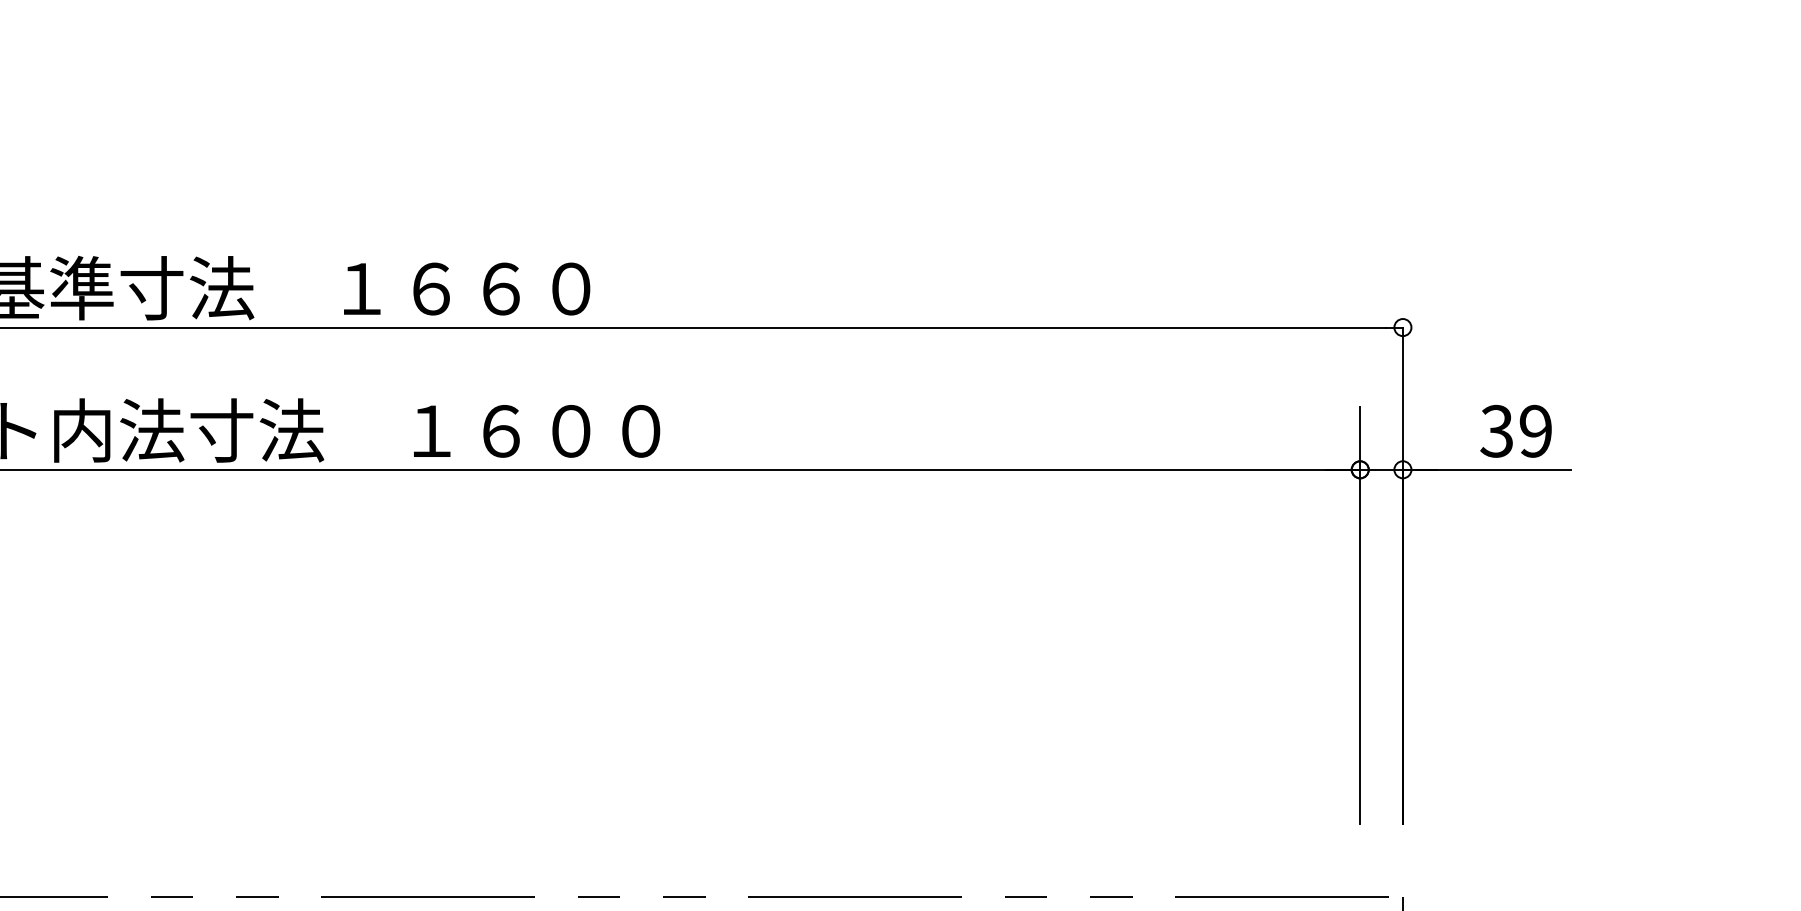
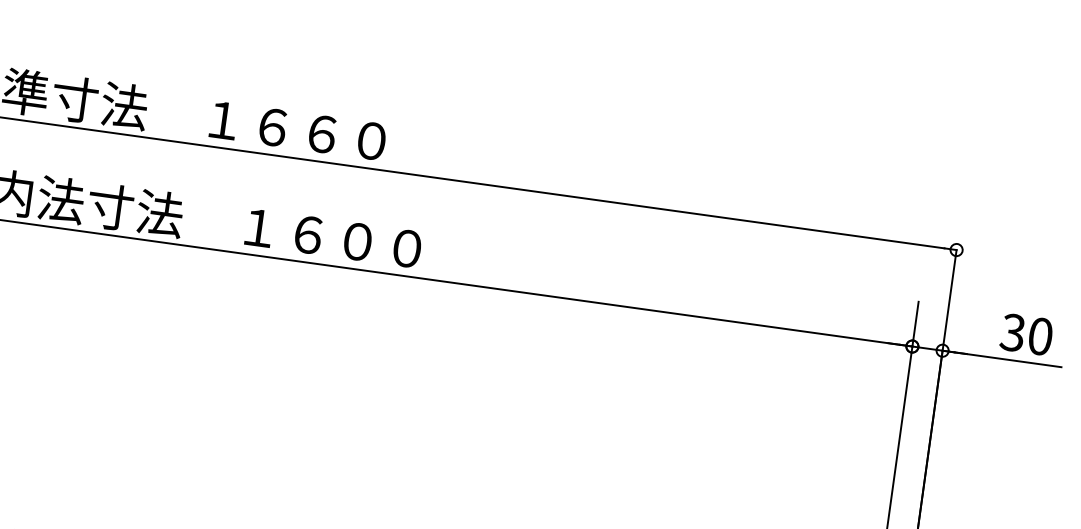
text: (1535, 430) -> (1040, 335), 39 -> 30

